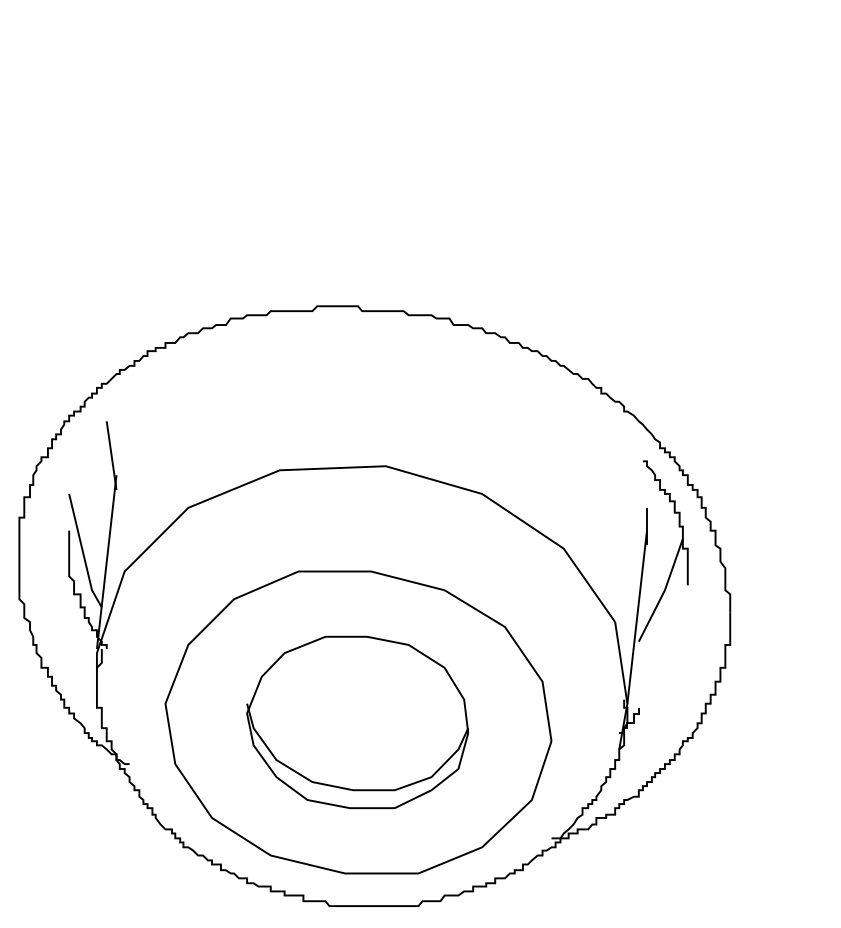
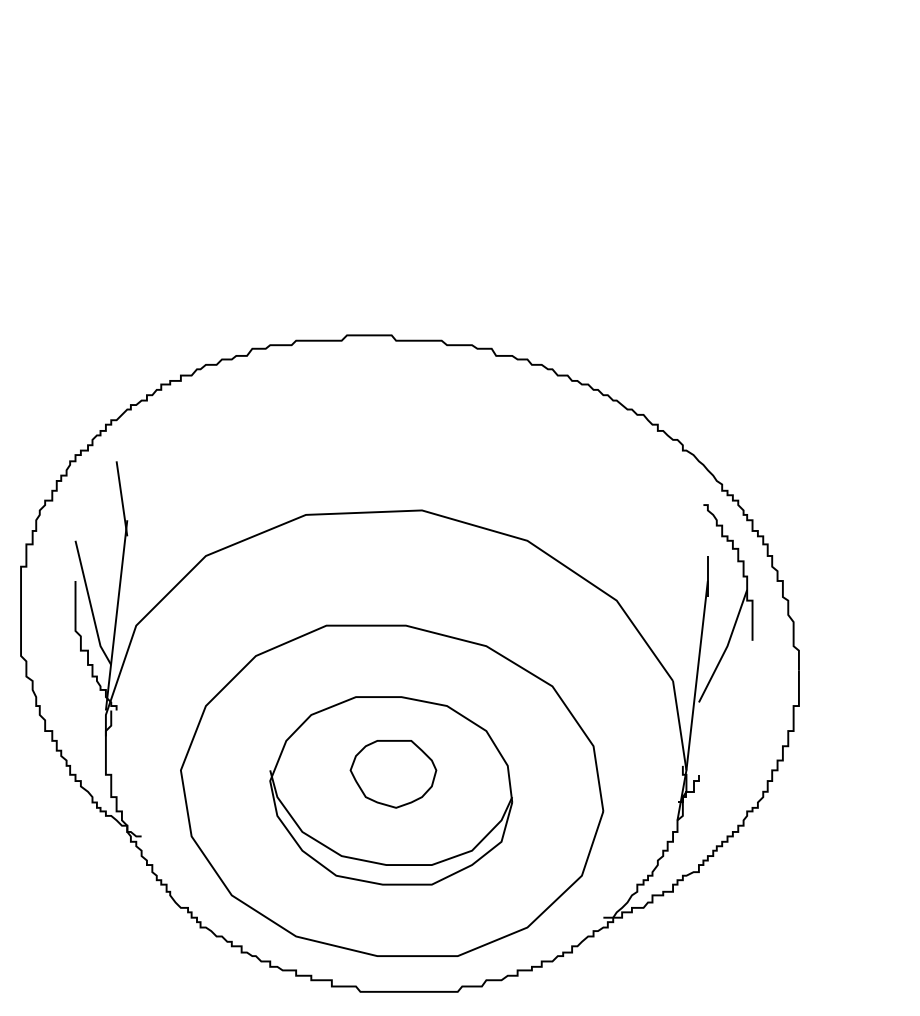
part: (359, 706) -> (393, 773), added

